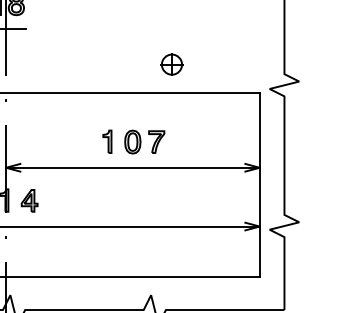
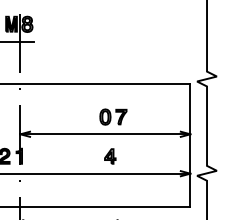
part: (171, 63) -> (131, 64), removed
part: (106, 141) -> (87, 116), removed
part: (29, 200) -> (110, 156), moved

